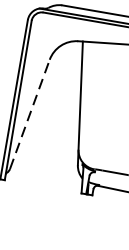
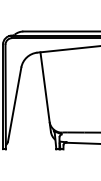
line: (29, 114) -> (14, 104), dashed -> solid

